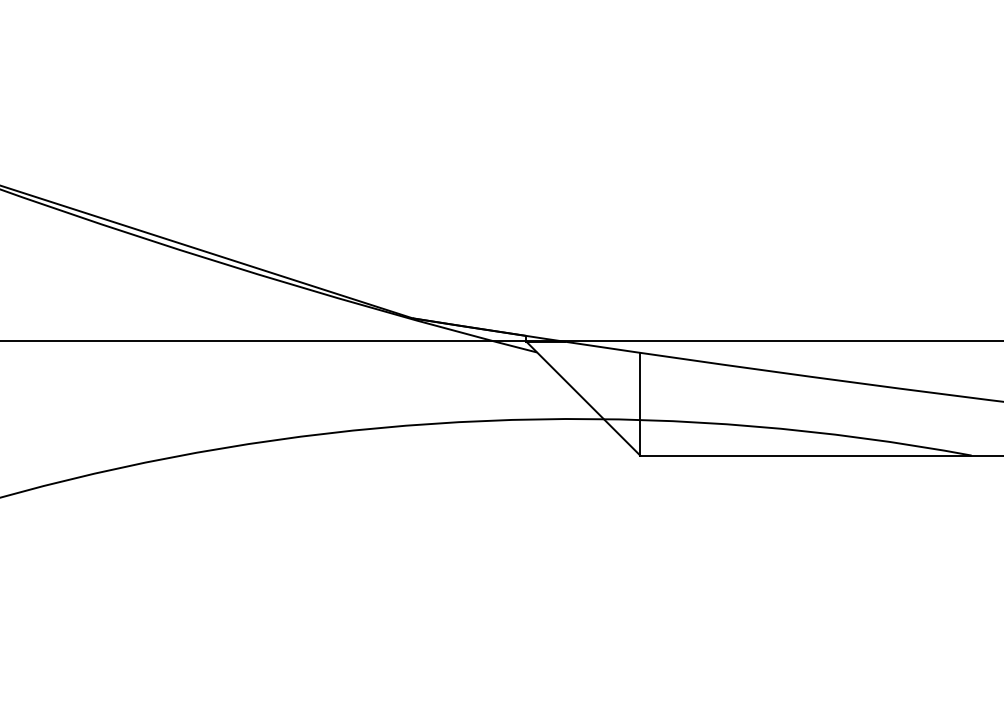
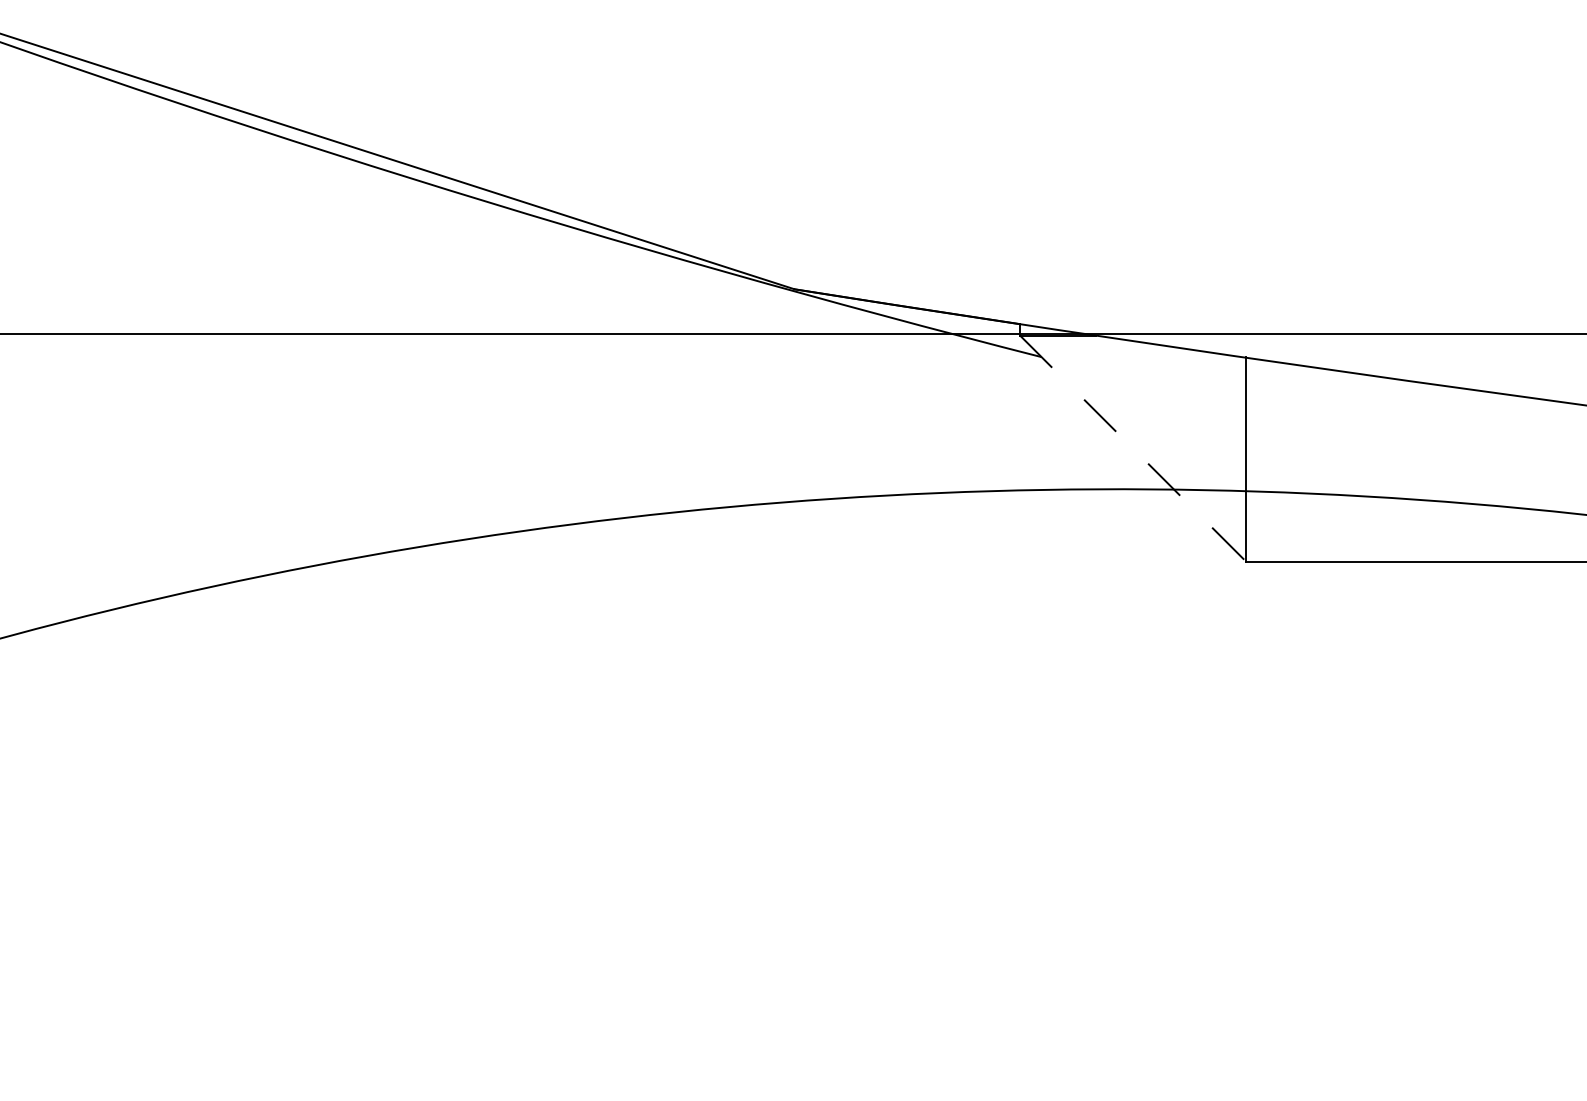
line: (583, 398) -> (1133, 448), solid -> dashed

